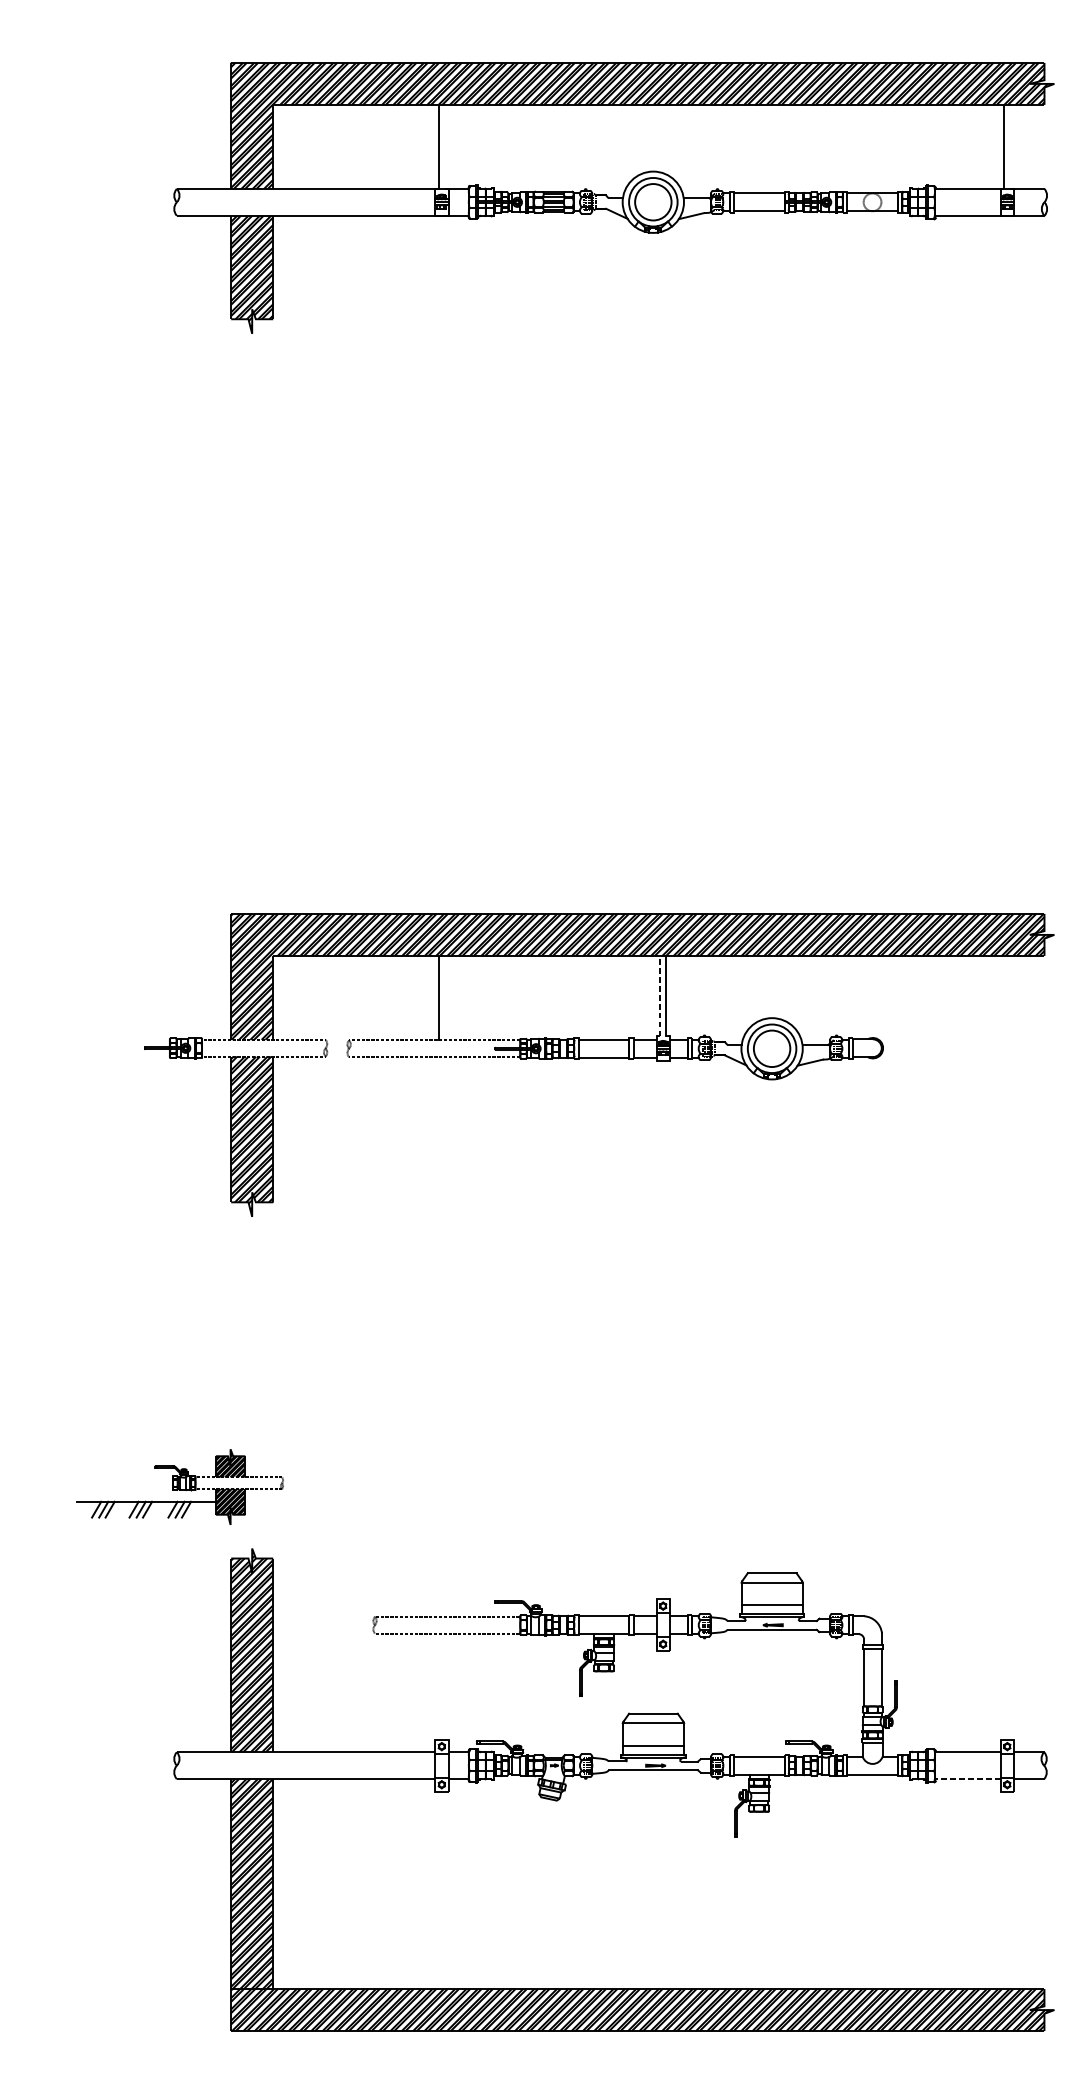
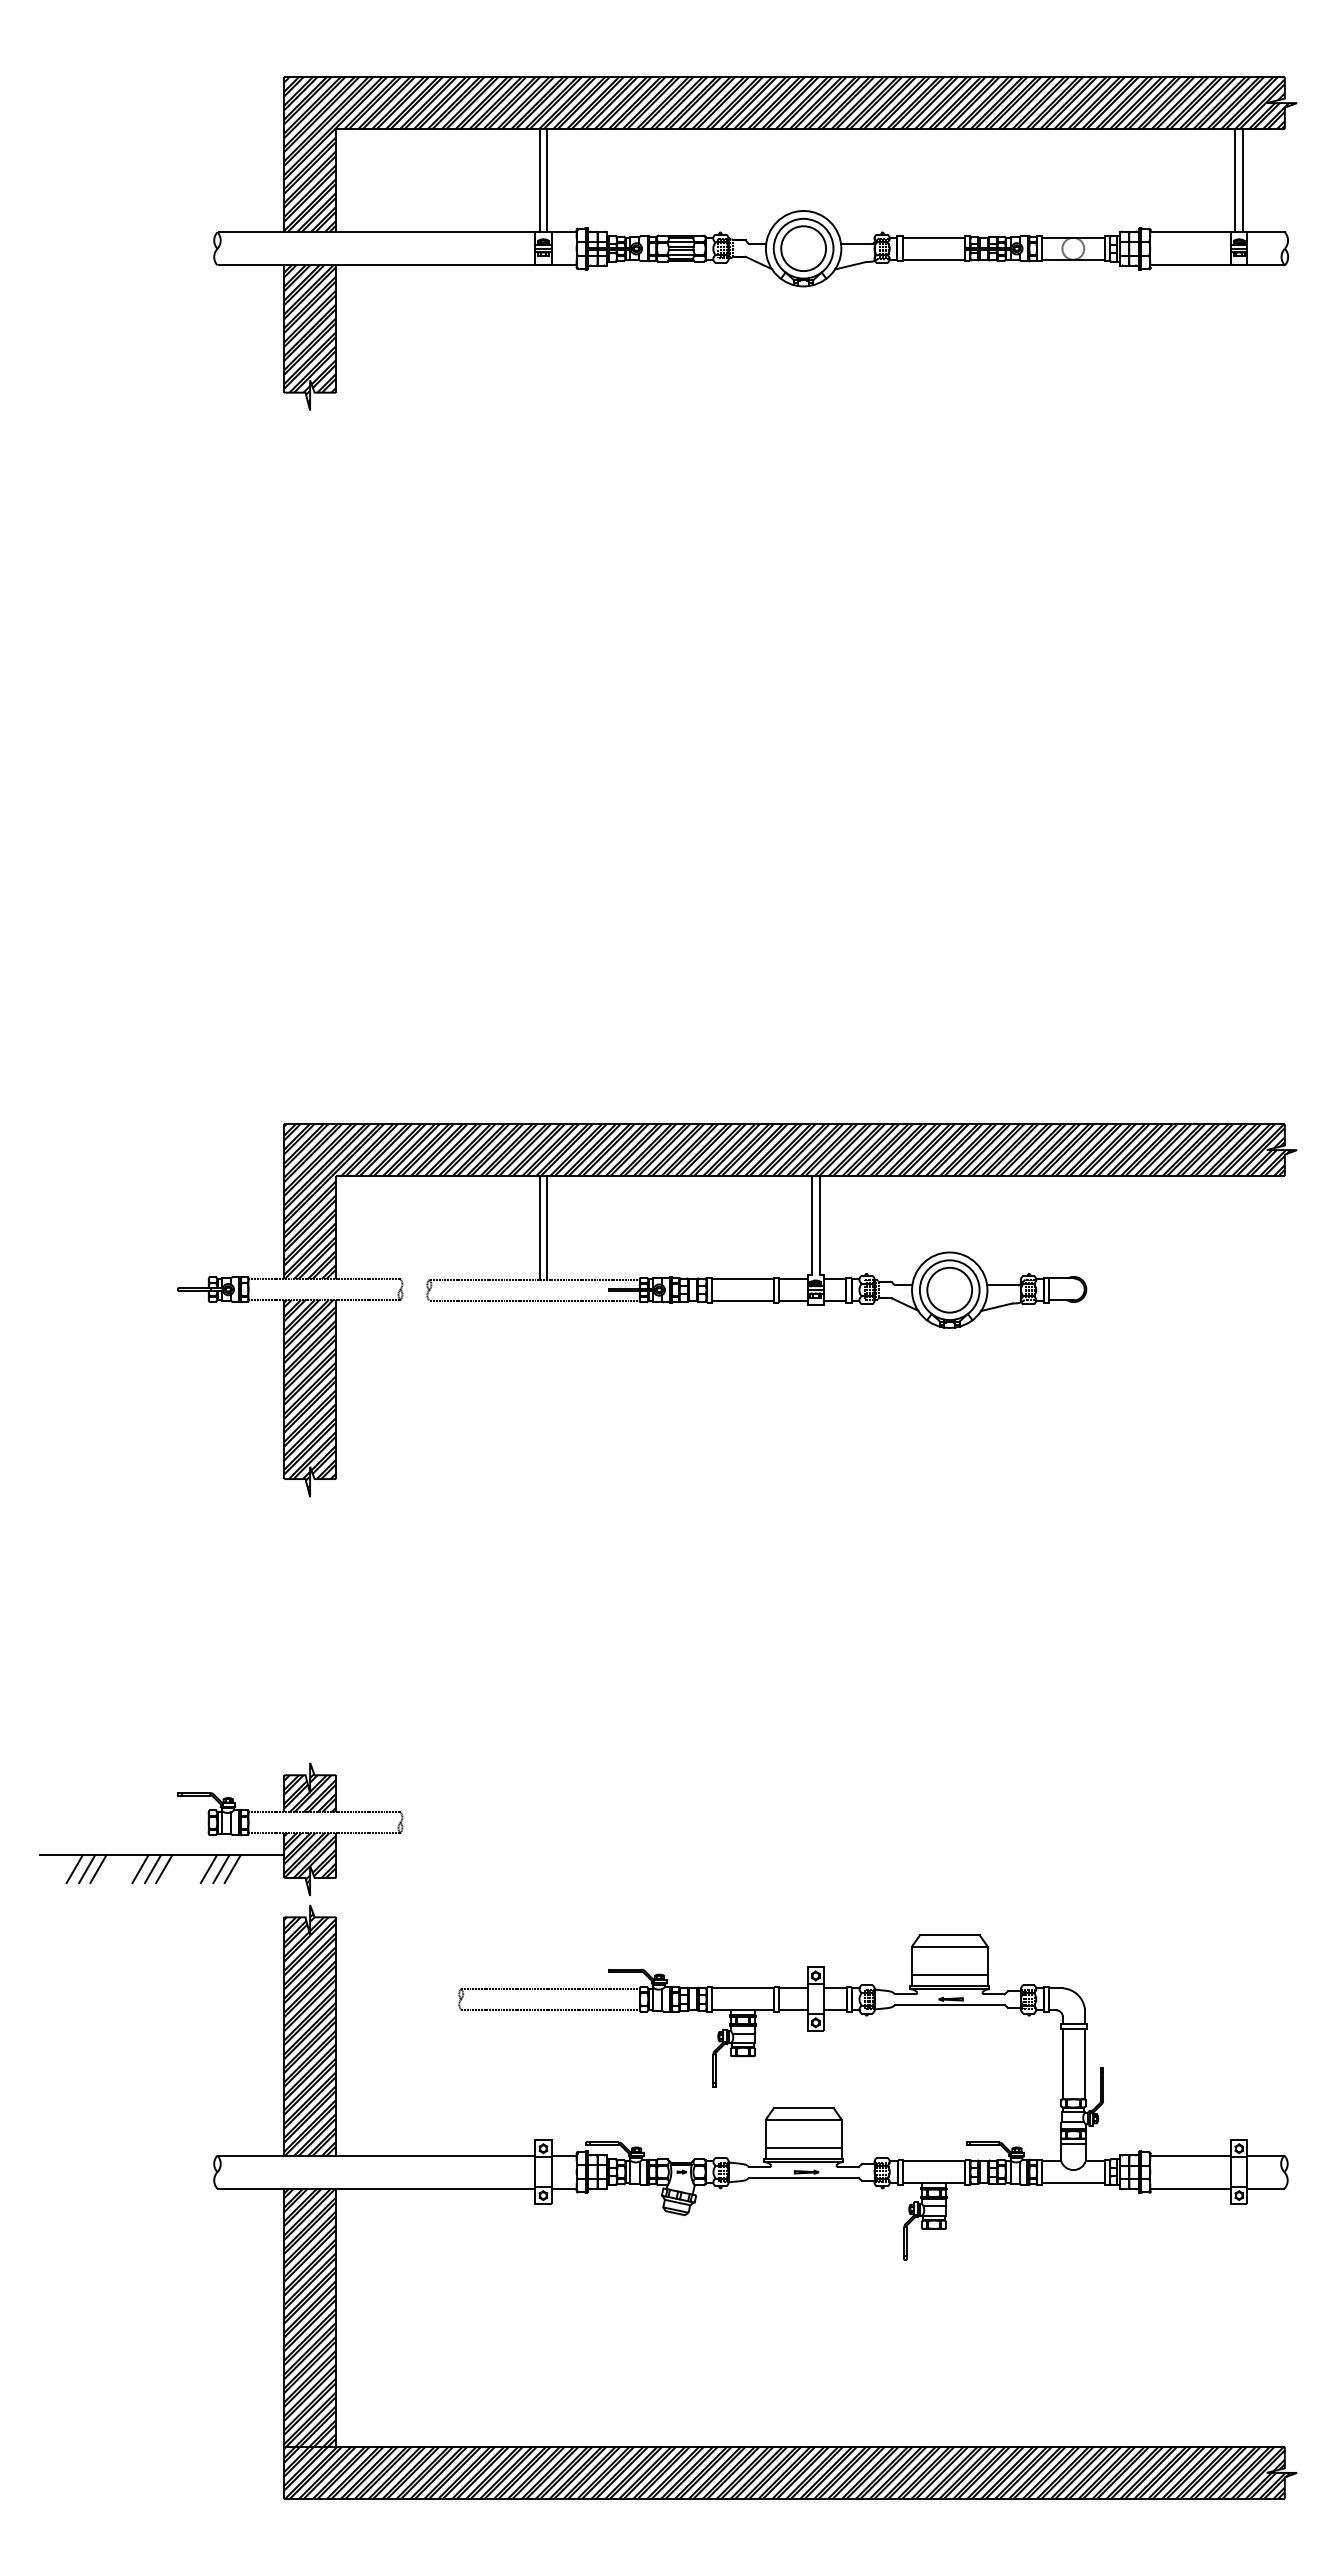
line: (445, 146) -> (547, 180), added
line: (1010, 146) -> (1243, 180), added
line: (660, 996) -> (812, 1225), dashed -> solid
line: (445, 997) -> (547, 1227), added
part: (180, 1487) -> (221, 1829), size x1.43
line: (967, 1778) -> (1190, 2188), dashed -> solid

